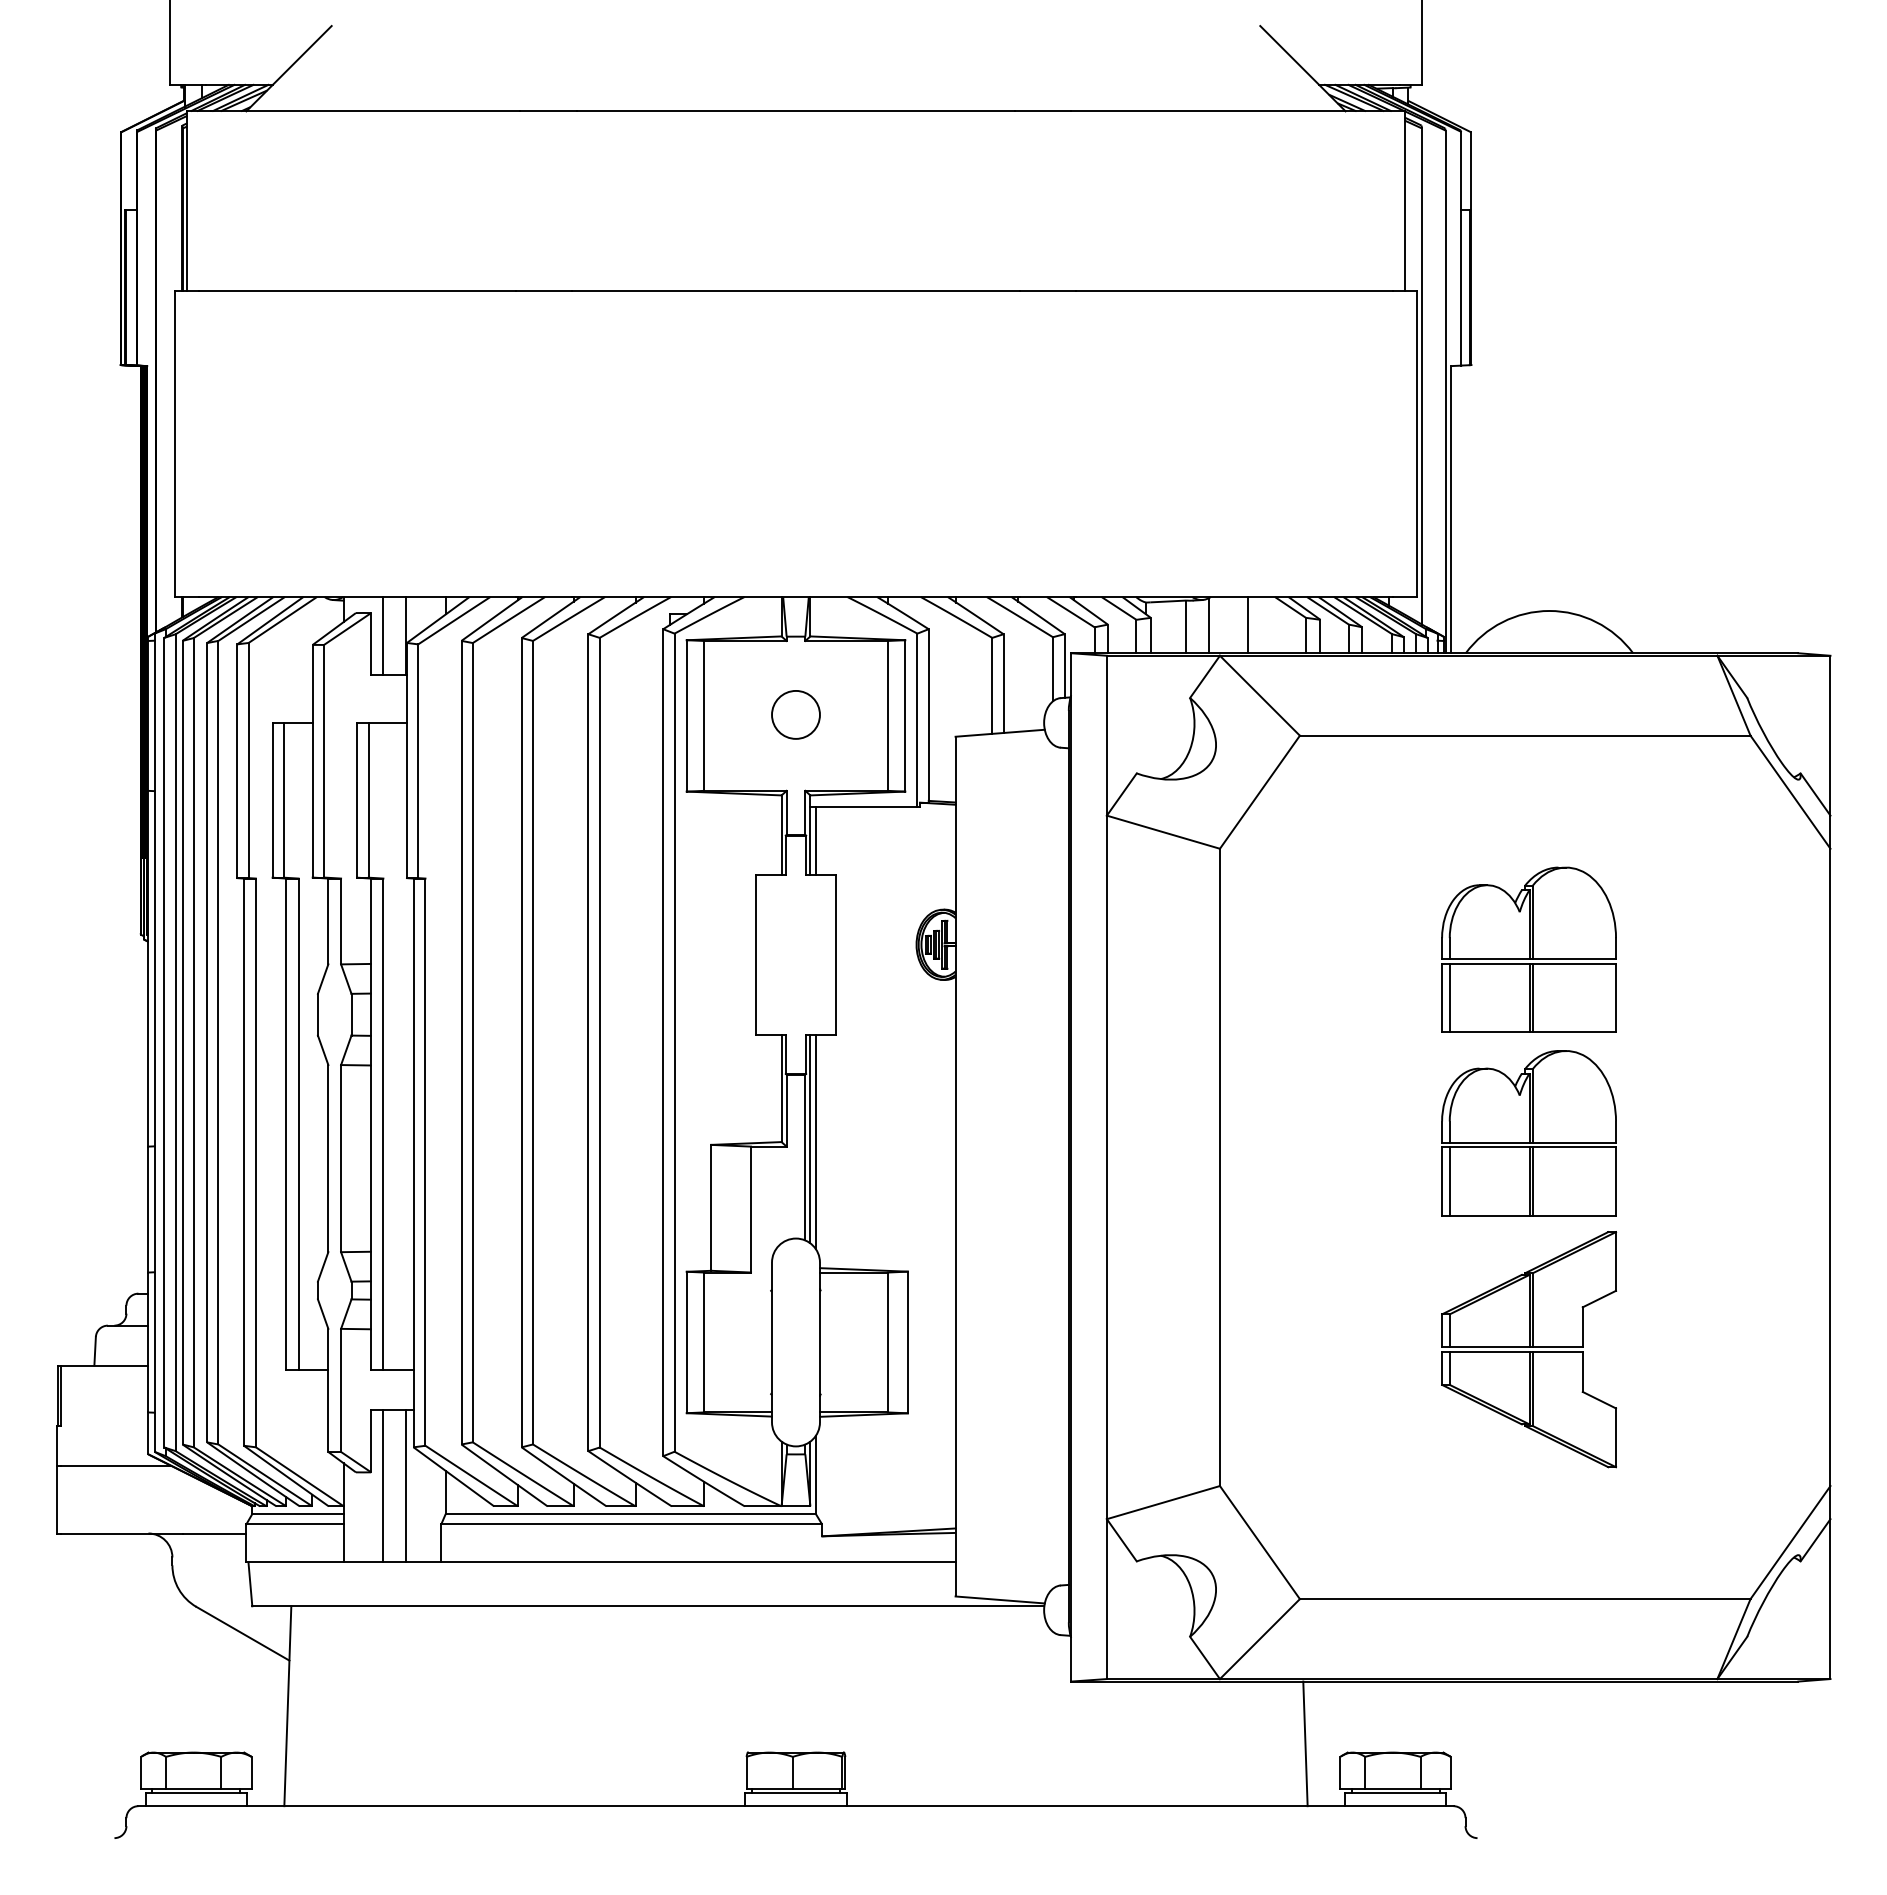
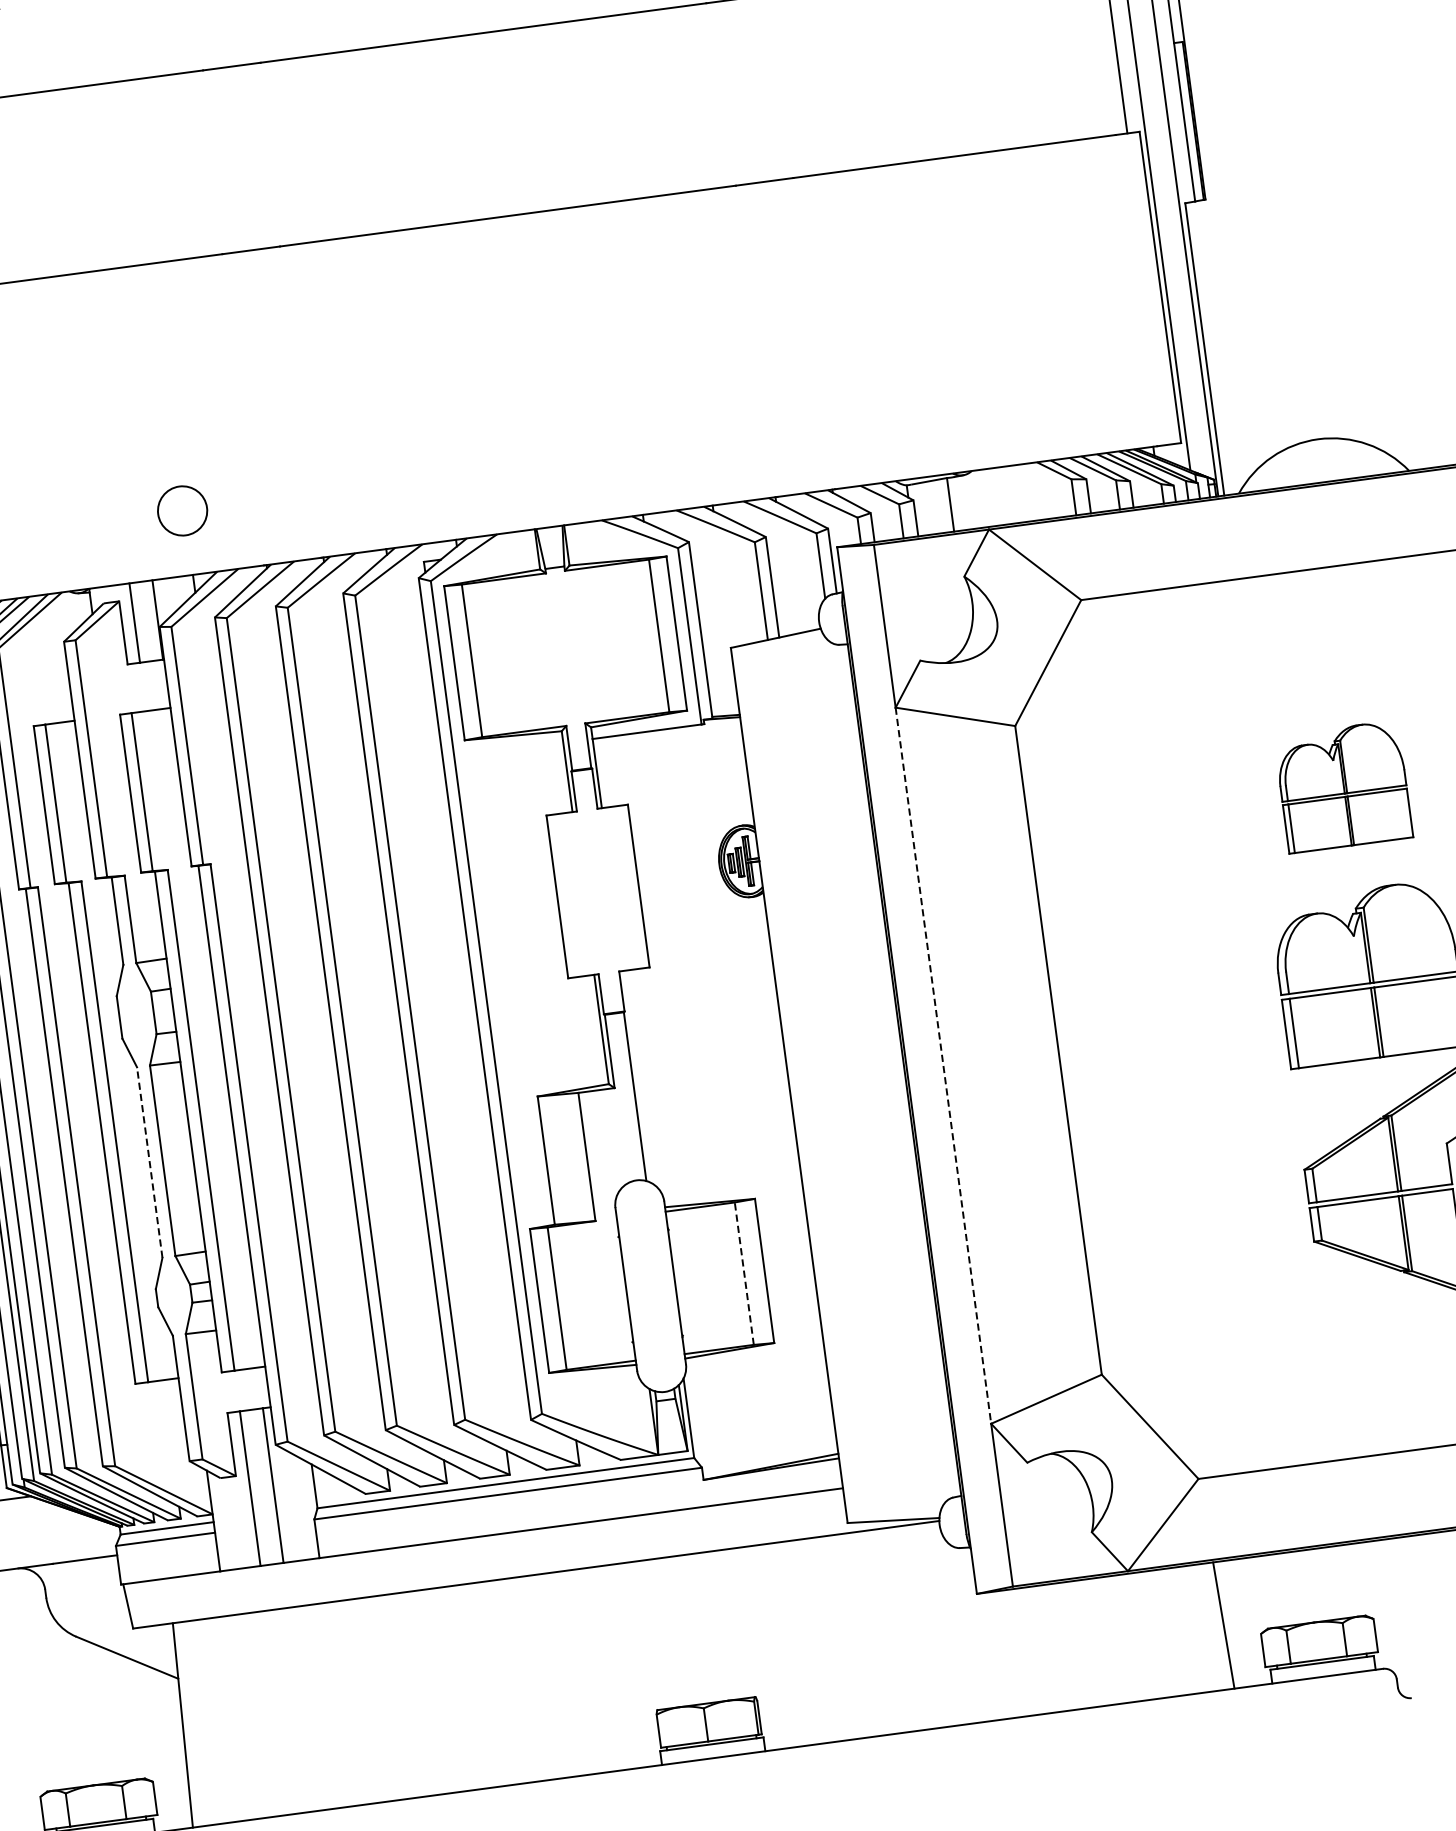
line: (1208, 625) -> (973, 500), removed
line: (1248, 625) -> (1013, 494), removed
circle: (795, 714) -> (182, 510), moved
line: (815, 840) -> (602, 772), removed
part: (1528, 949) -> (1342, 786), size x0.7
line: (810, 1138) -> (637, 1076), removed
line: (815, 1141) -> (643, 1078), removed
line: (328, 1158) -> (149, 1162), solid -> dashed
line: (1106, 1167) -> (943, 1065), solid -> dashed
line: (887, 1342) -> (743, 1273), solid -> dashed

